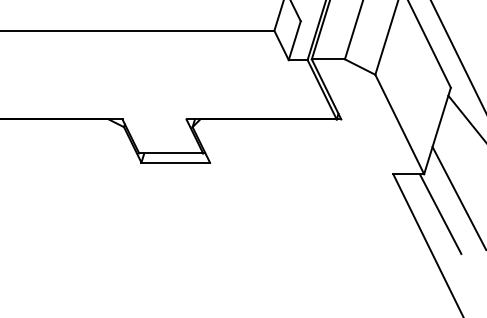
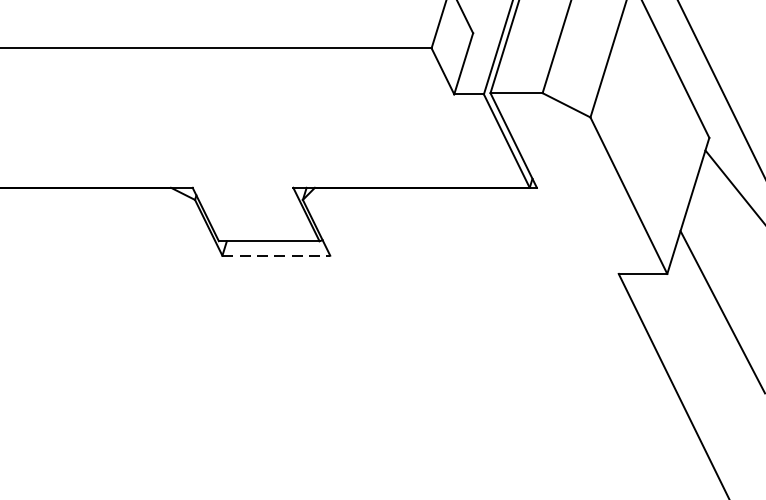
line: (176, 162) -> (277, 255), solid -> dashed
line: (440, 213) -> (693, 335), removed

